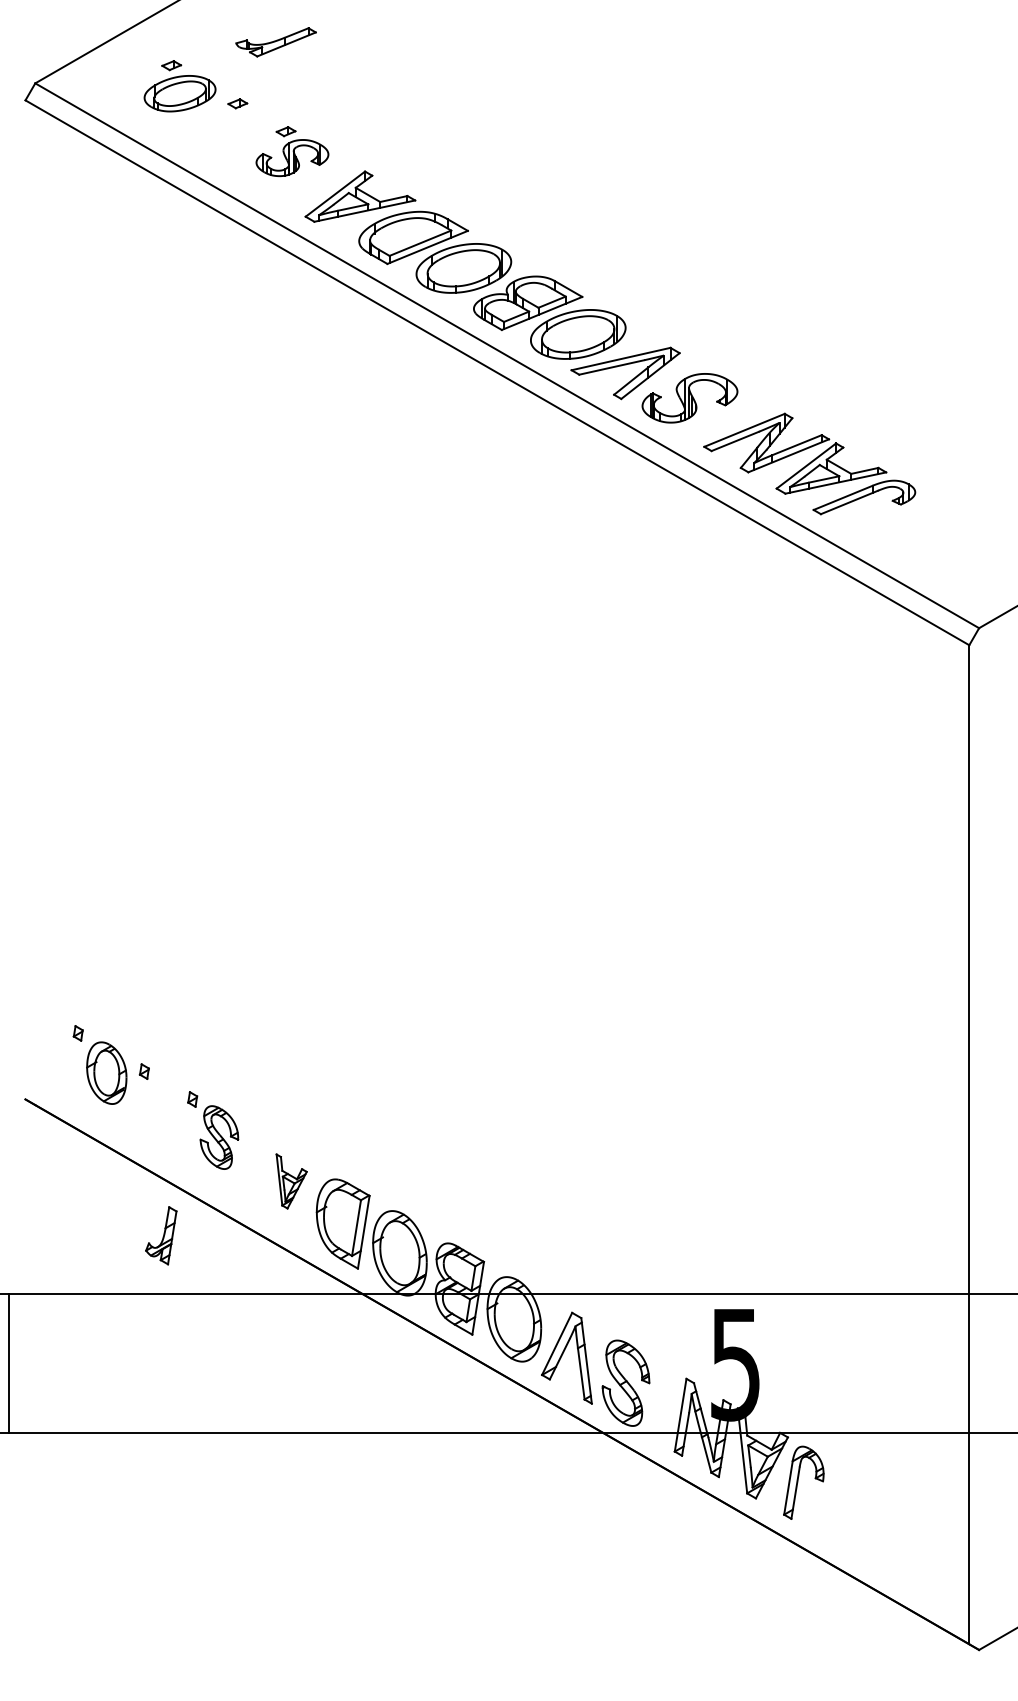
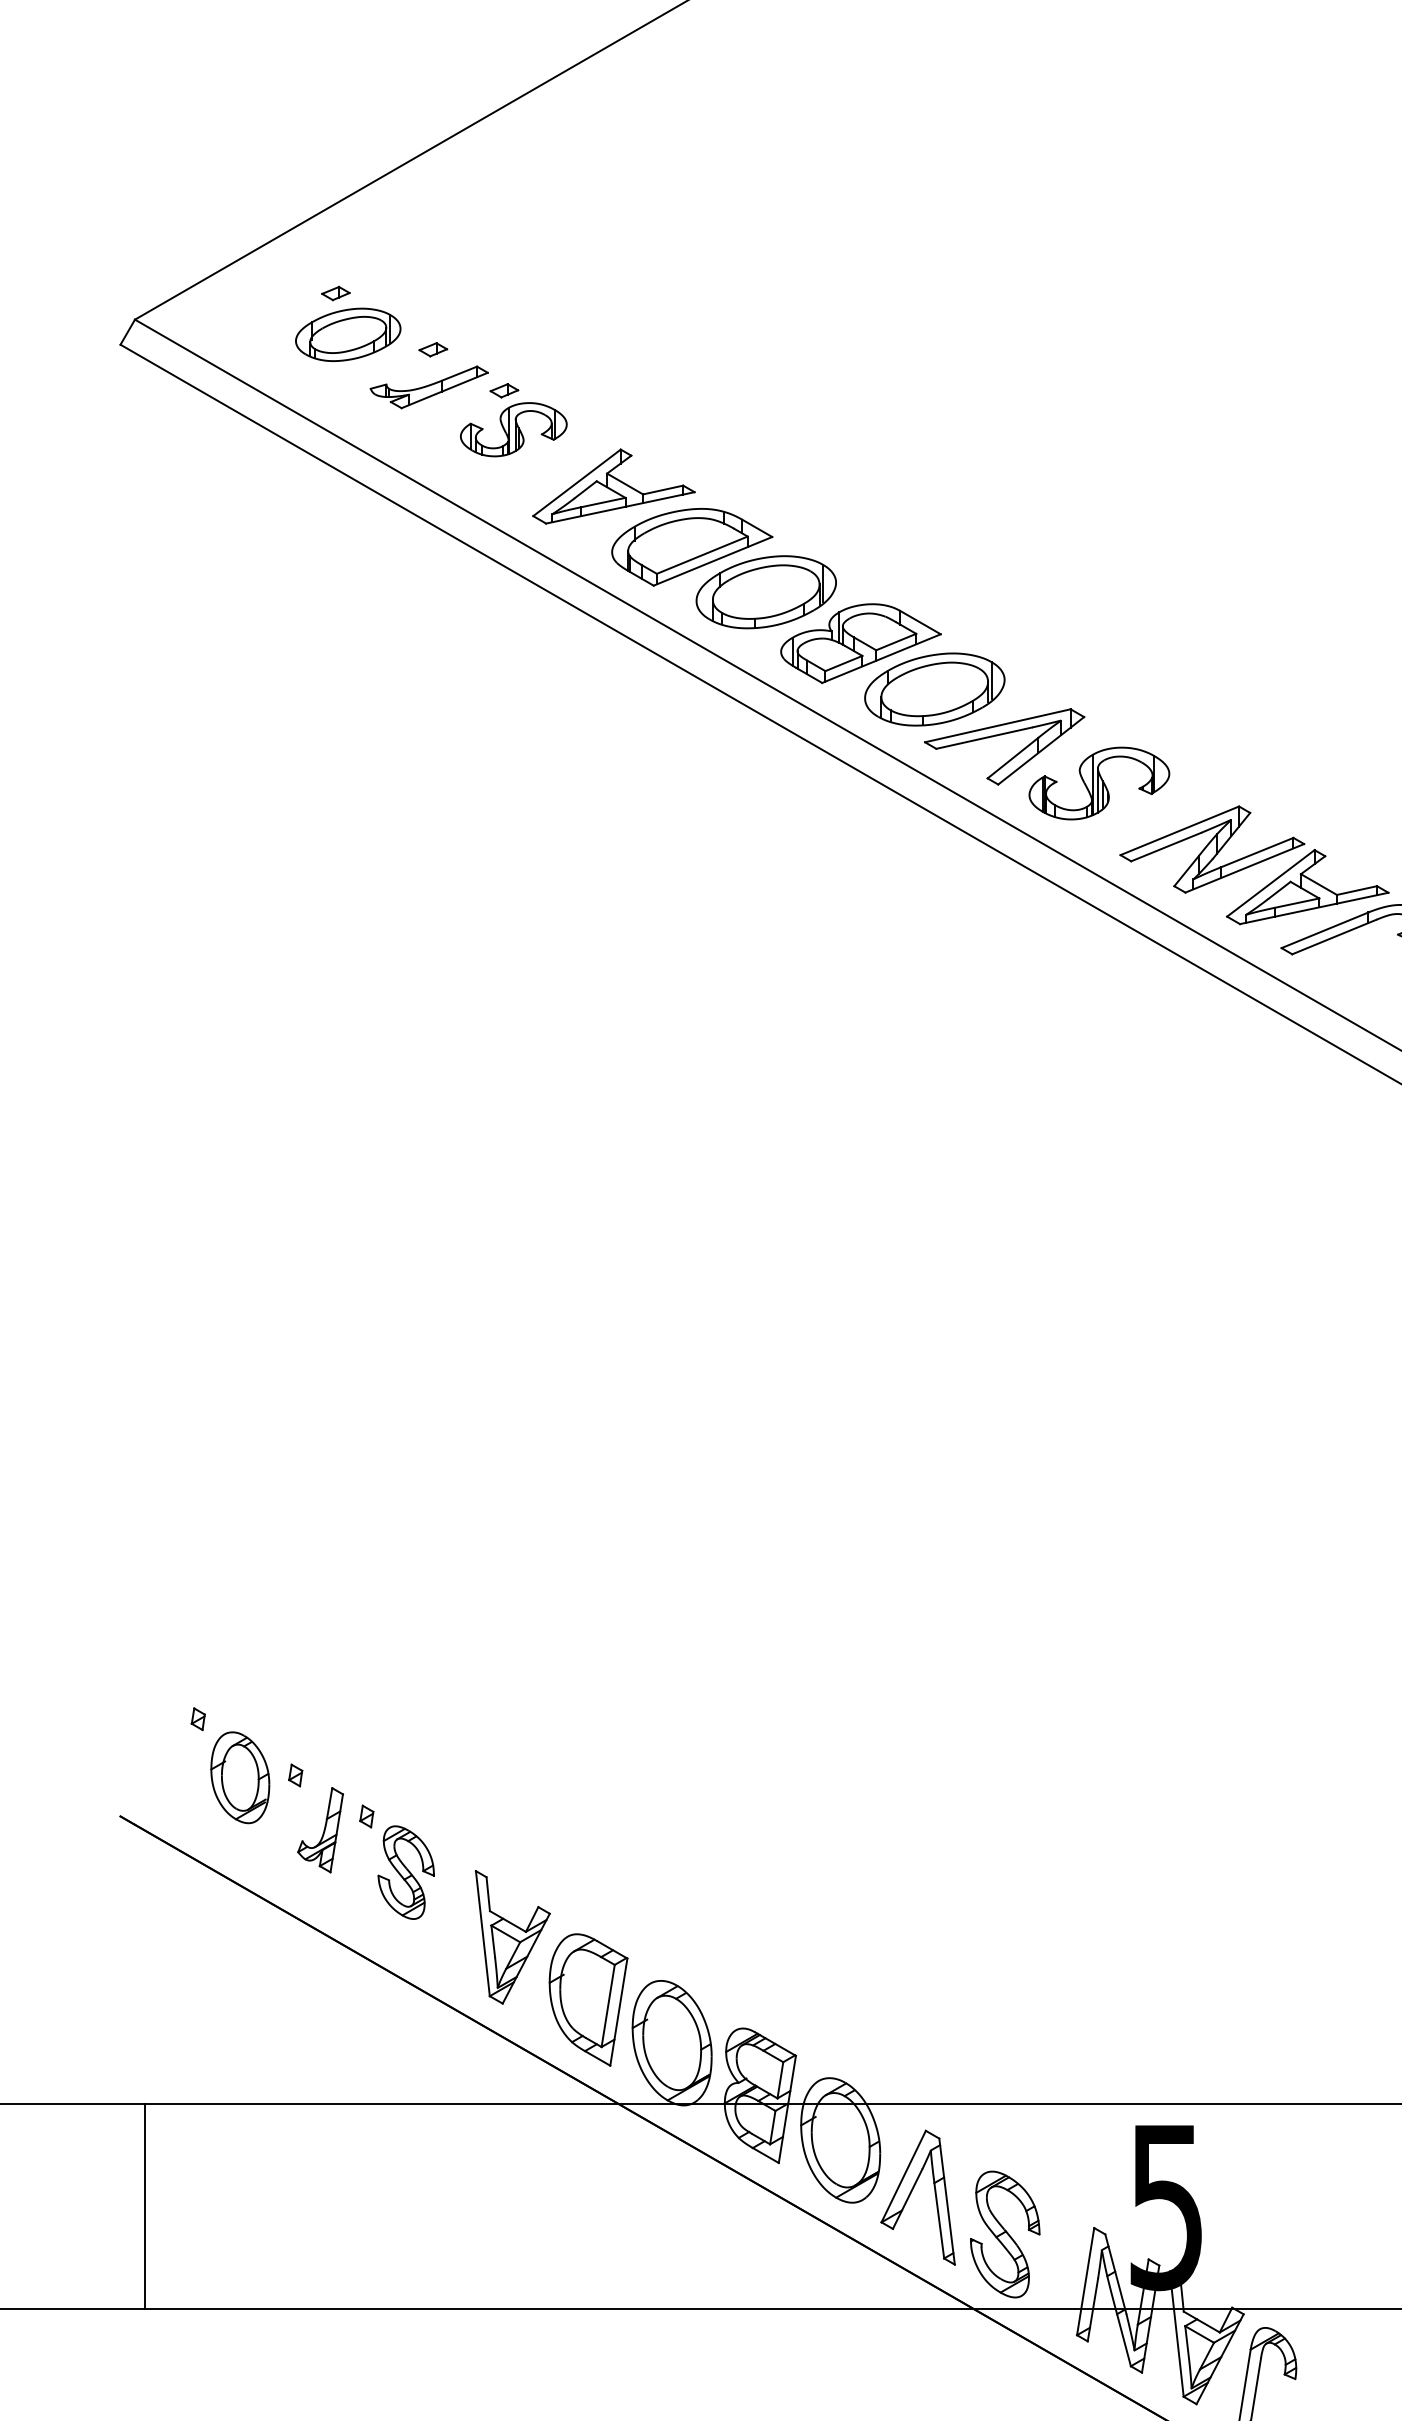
part: (275, 42) -> (428, 387), moved
part: (291, 1181) -> (512, 1937), size x1.67
part: (161, 1235) -> (320, 1829), moved
line: (8, 1363) -> (144, 2205), moved

